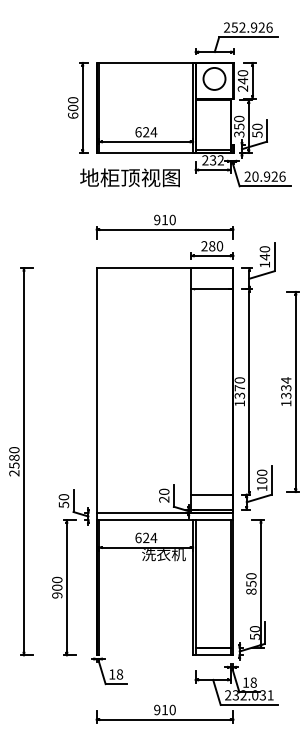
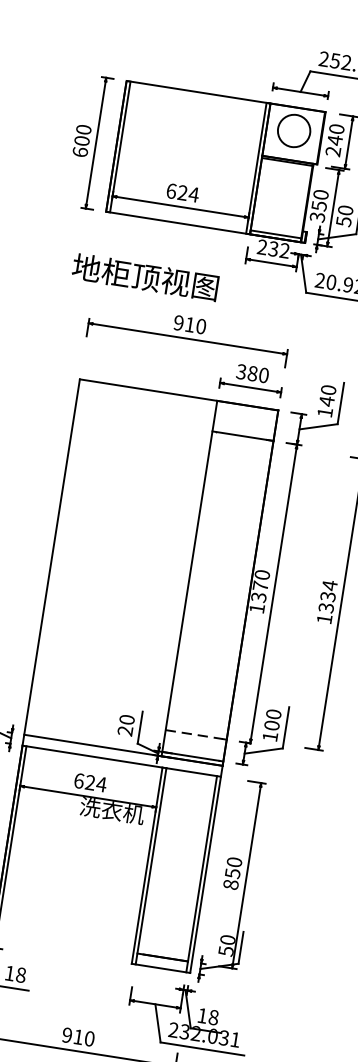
text: (129, 177) -> (144, 276), moved
text: (204, 246) -> (241, 372), 280 -> 380
line: (210, 494) -> (193, 734), solid -> dashed

